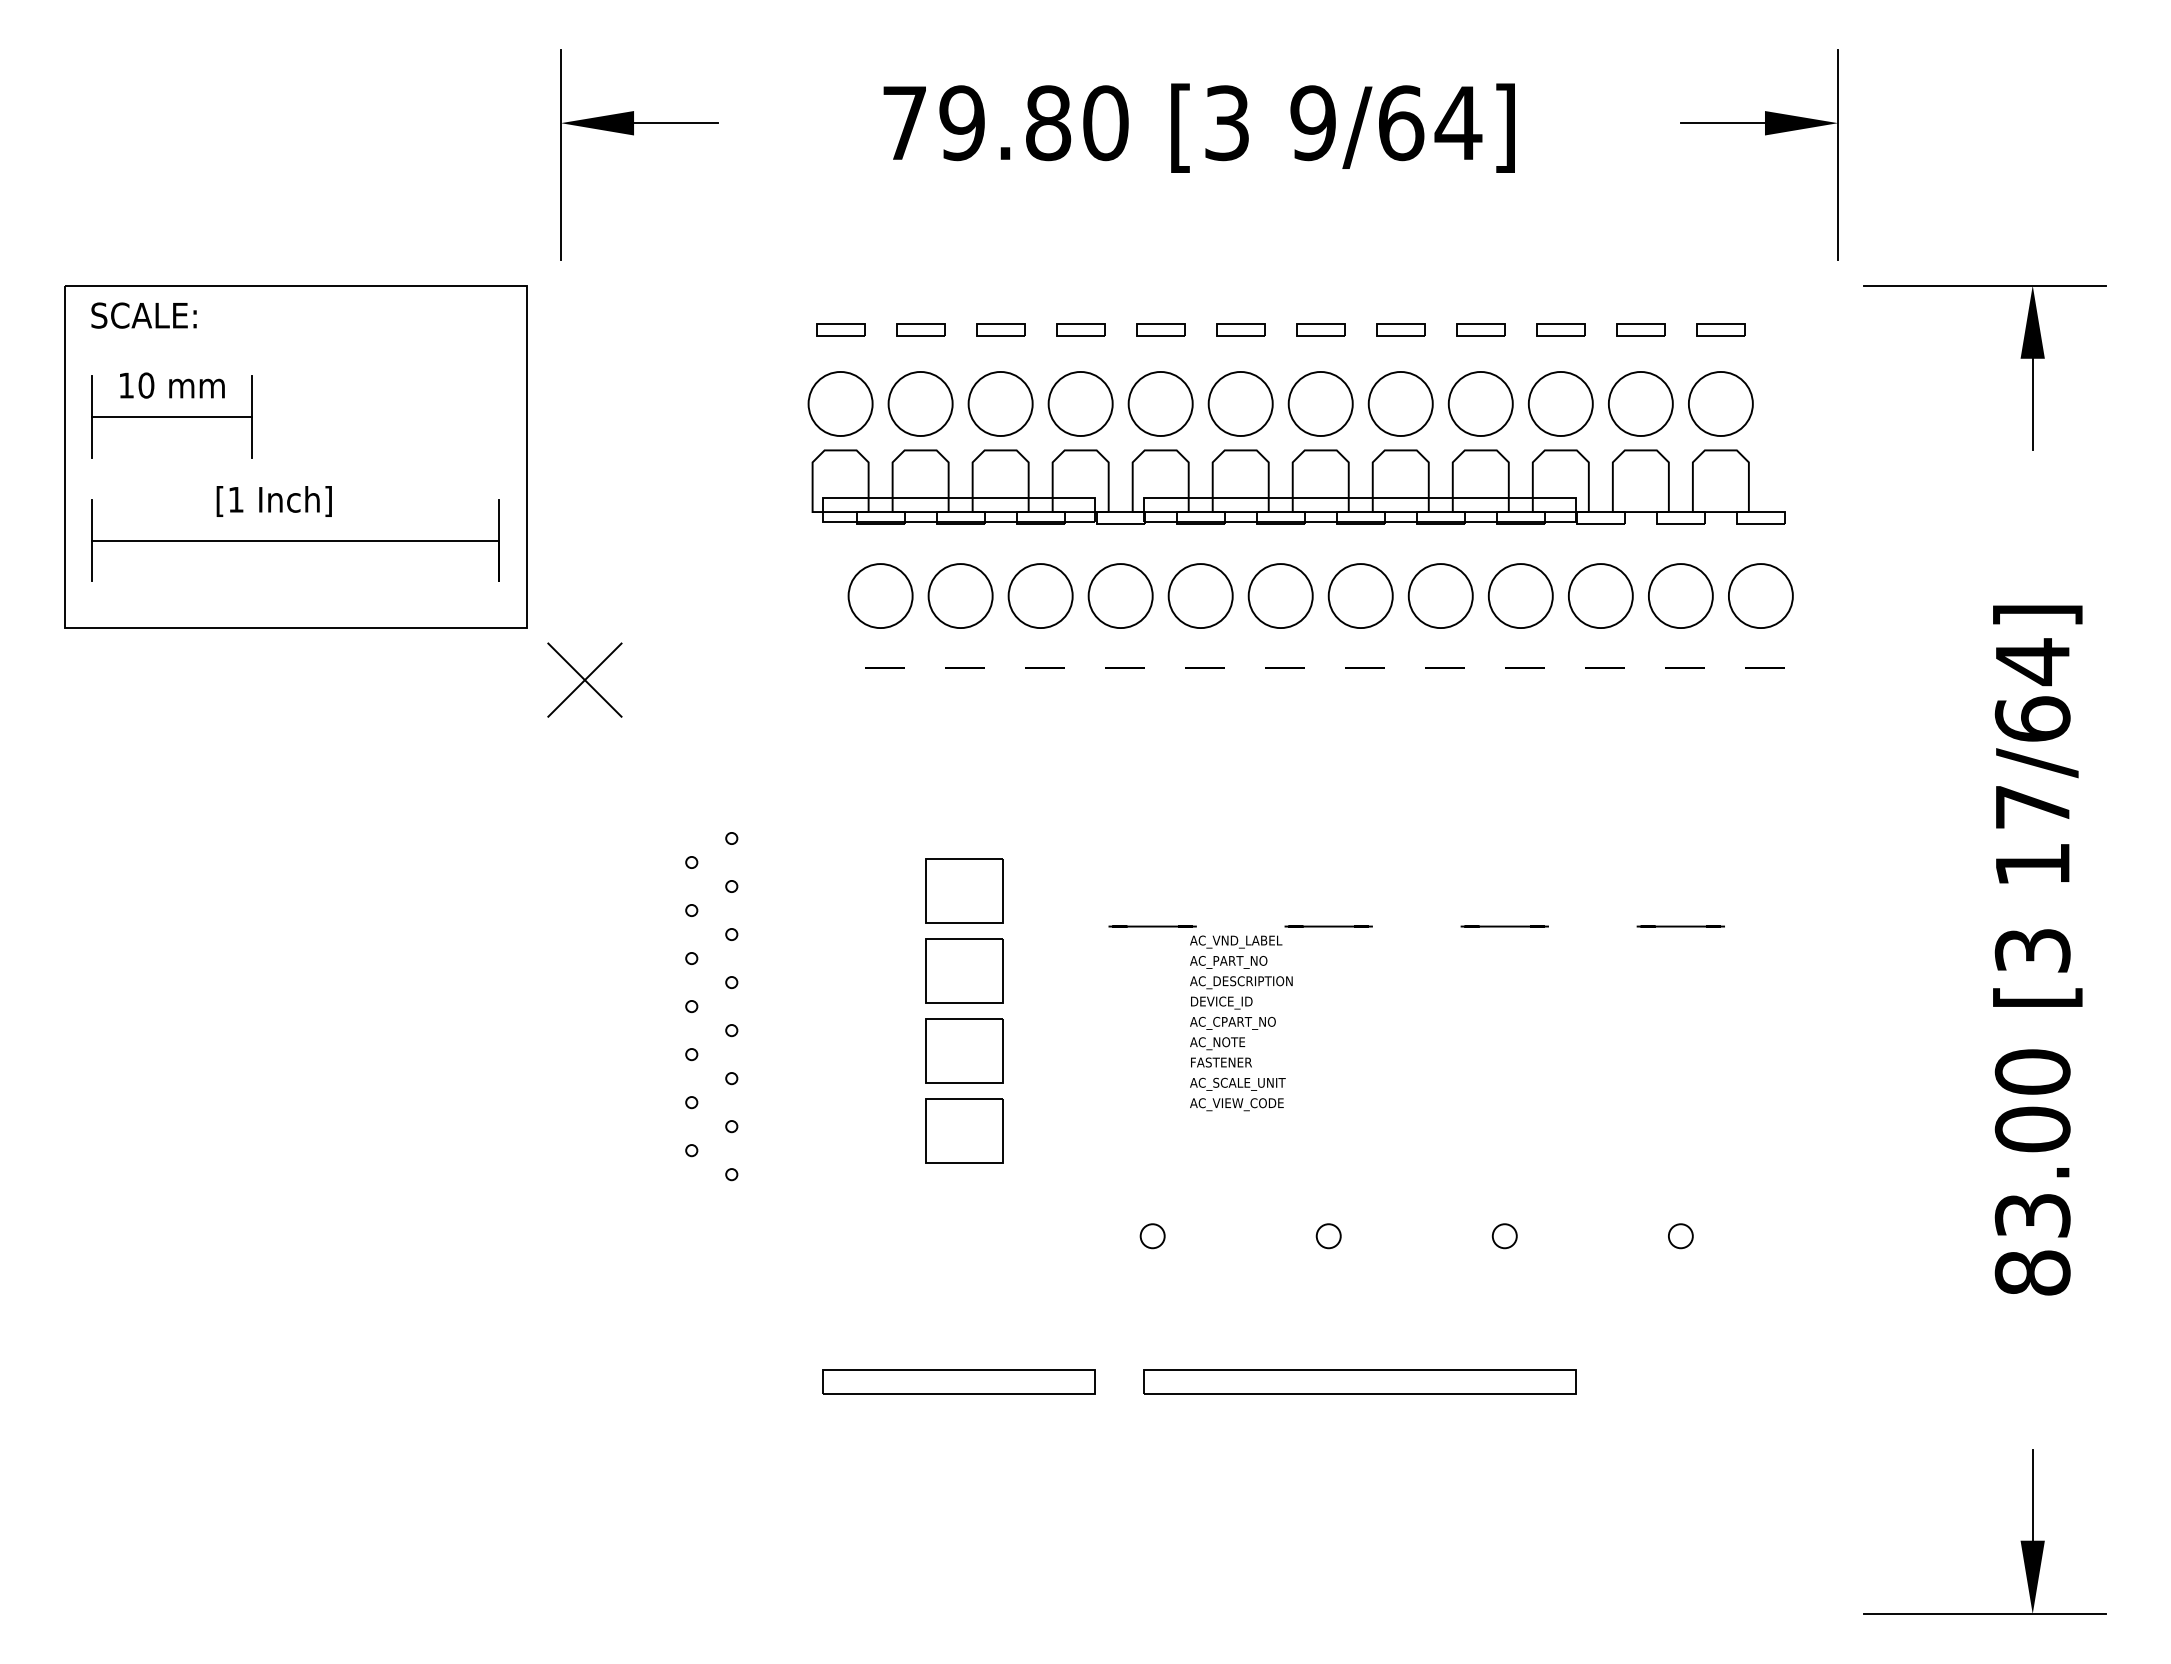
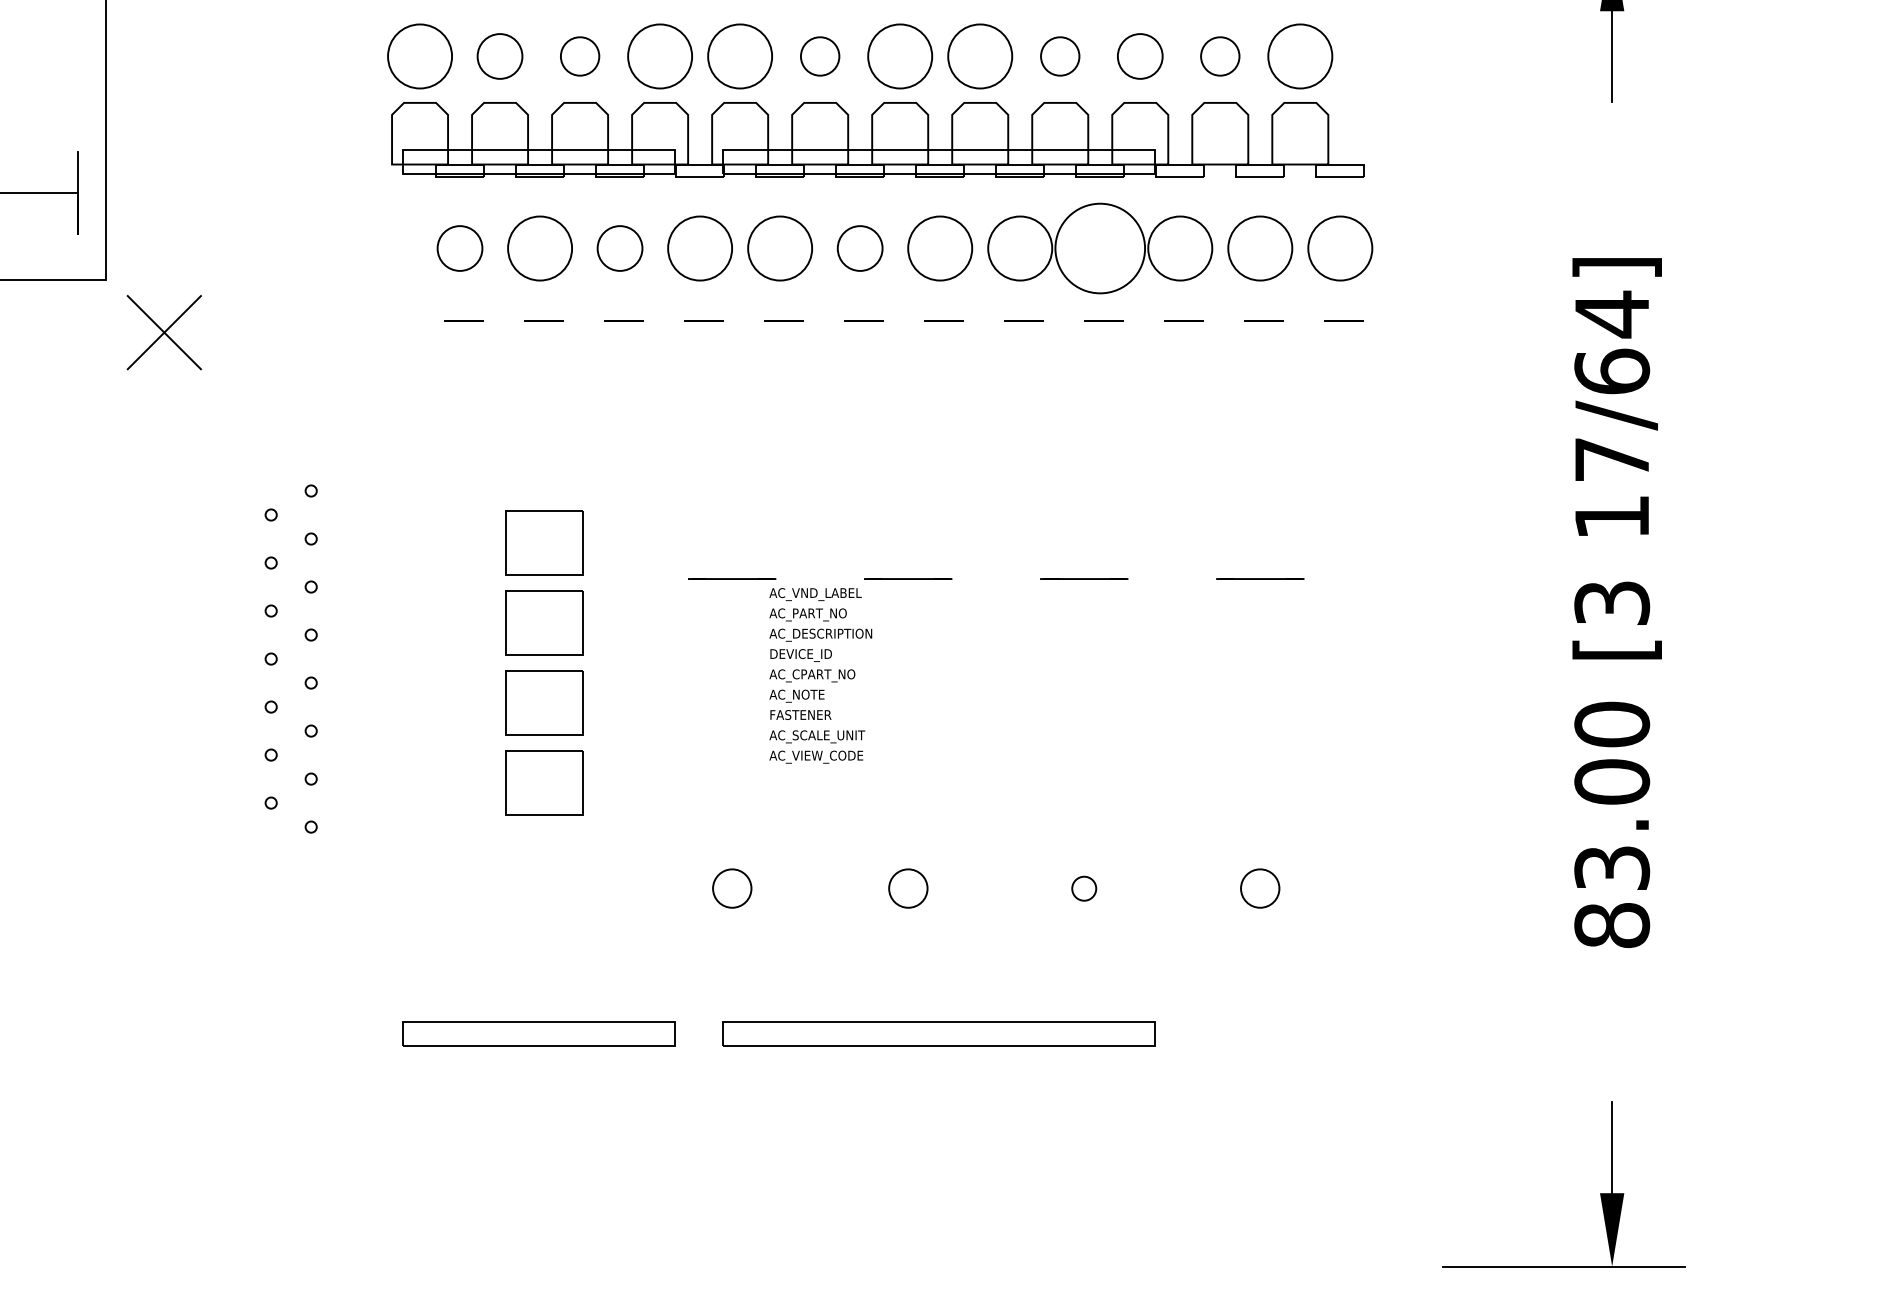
circle: (920, 403) -> (499, 55), size x0.7
circle: (1000, 403) -> (579, 55), size x0.6
circle: (1240, 403) -> (819, 55), size x0.6
circle: (1480, 403) -> (1059, 55), size x0.6
circle: (1560, 403) -> (1139, 55), size x0.7
circle: (1640, 403) -> (1219, 55), size x0.6
circle: (880, 595) -> (459, 247), size x0.7
circle: (1040, 595) -> (619, 247), size x0.7
circle: (1280, 596) -> (859, 248), size x0.7
circle: (1520, 596) -> (1099, 248), size x1.4
circle: (1152, 1236) -> (731, 888), size x1.6
circle: (1328, 1236) -> (907, 888), size x1.6
circle: (1680, 1236) -> (1259, 888), size x1.6

